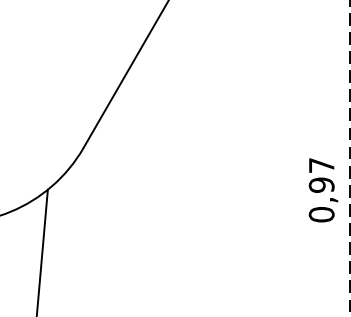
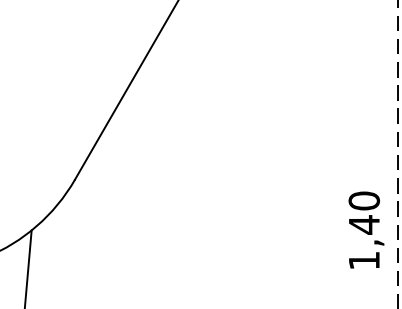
text: (321, 189) -> (364, 230), 0,97 -> 1,40

